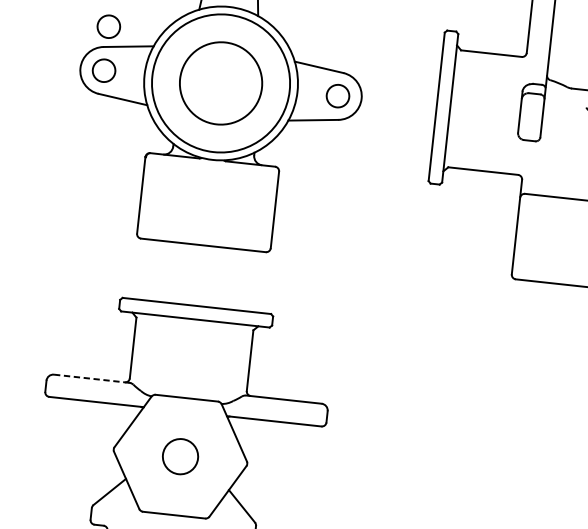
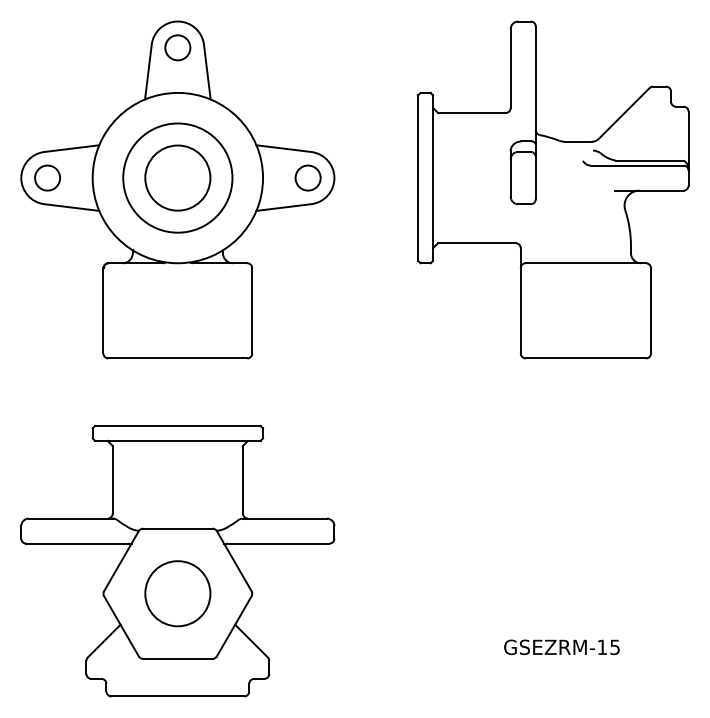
circle: (108, 26) -> (47, 128), removed
circle: (220, 82) -> (177, 177), size x0.71
circle: (220, 82) -> (177, 177), size x0.71
line: (92, 378) -> (71, 518), dashed -> solid
circle: (180, 456) -> (177, 593), size x1.67

